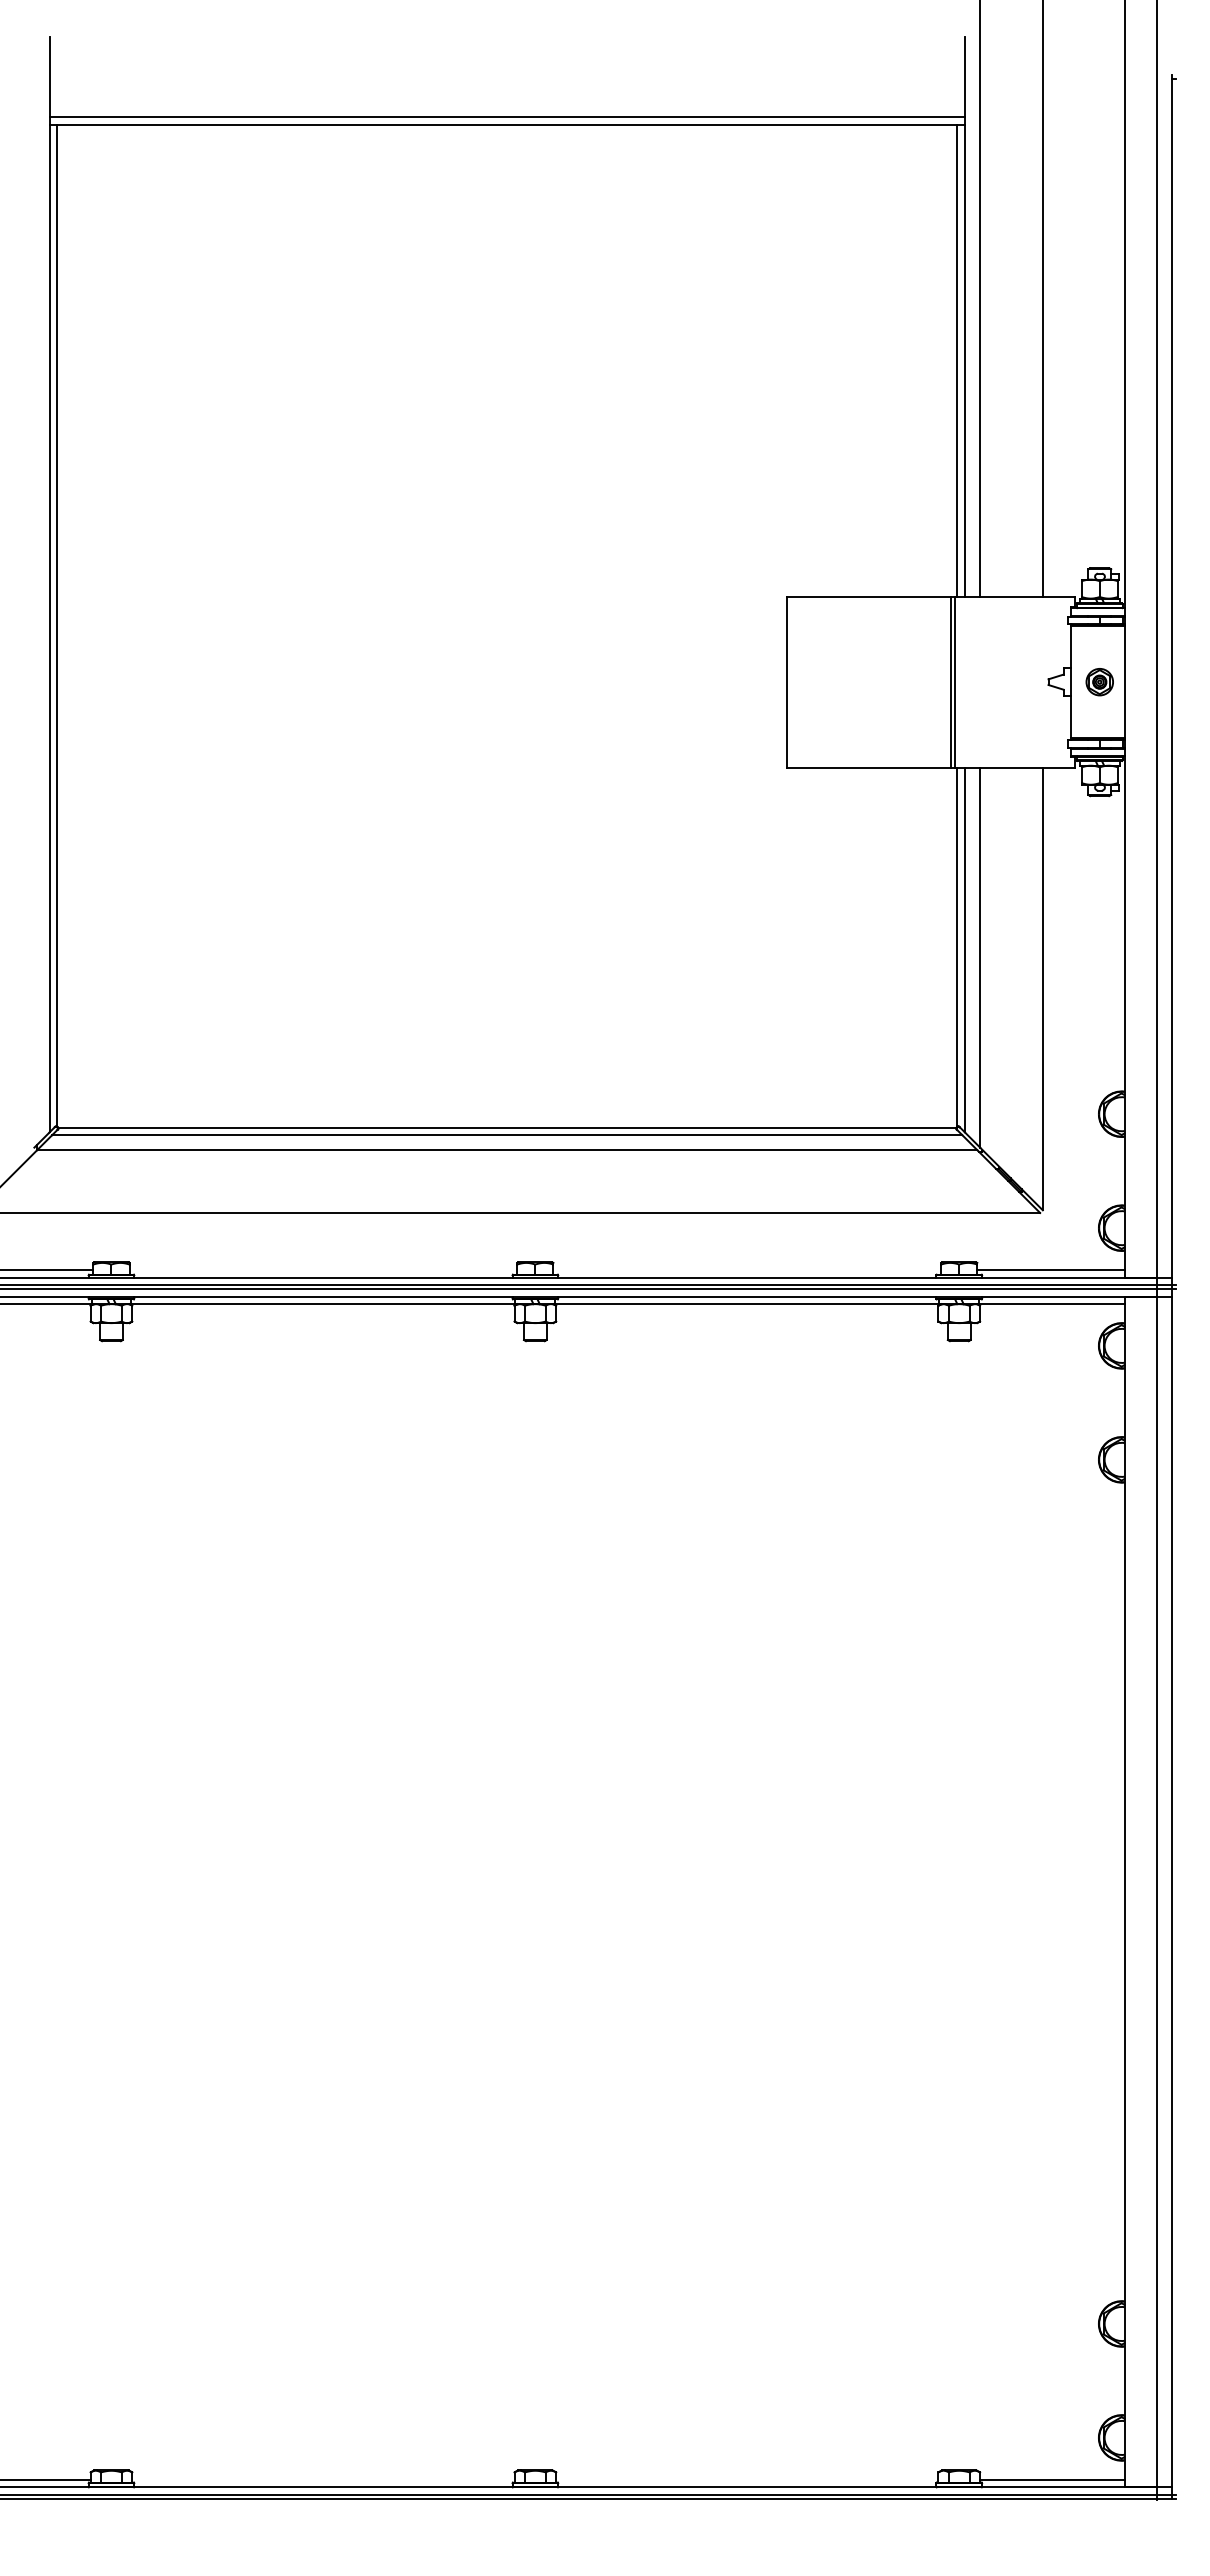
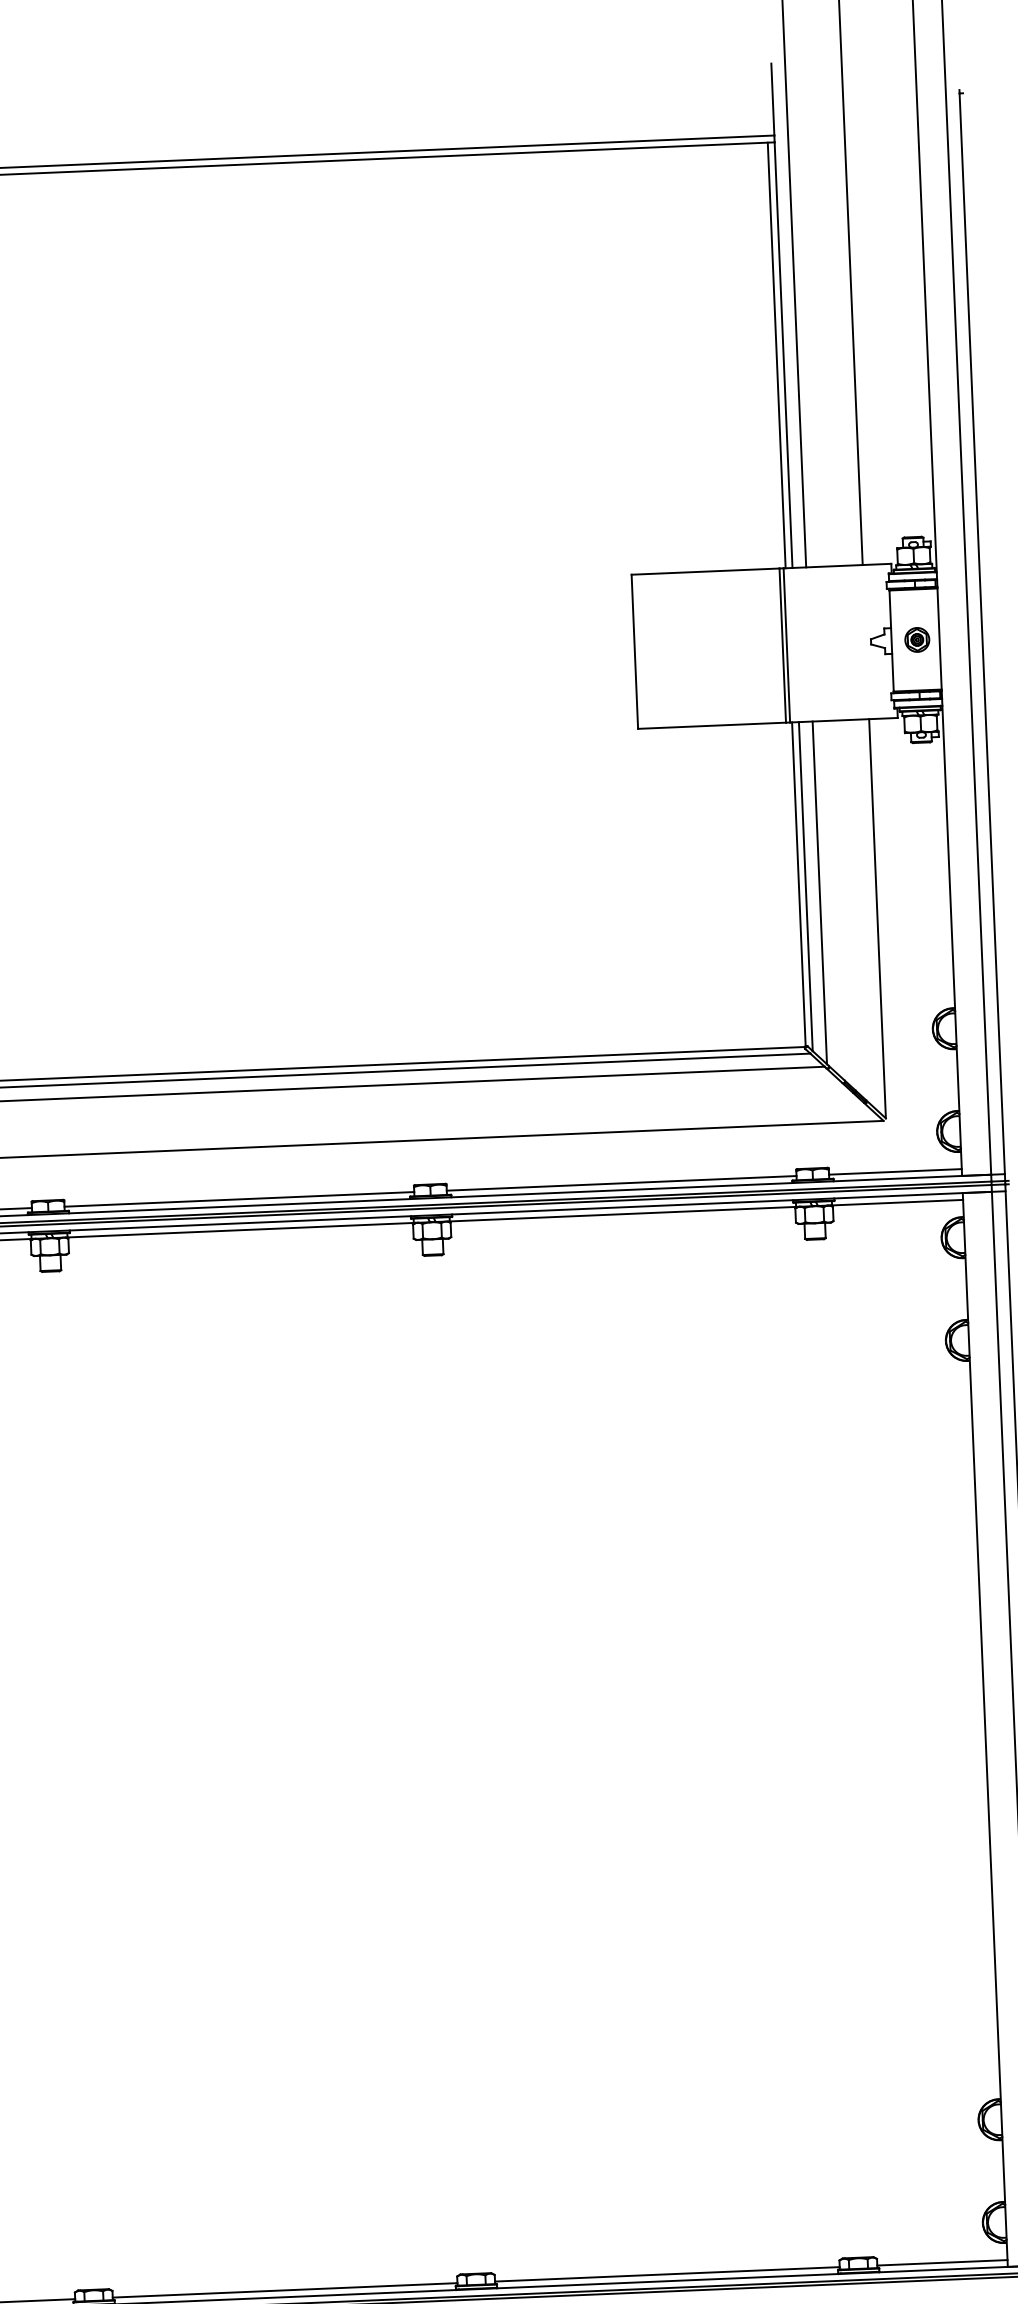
line: (323, 1269) -> (239, 1198), added
line: (747, 1269) -> (621, 1182), added
line: (323, 2479) -> (285, 2290), added
line: (747, 2479) -> (667, 2274), added

